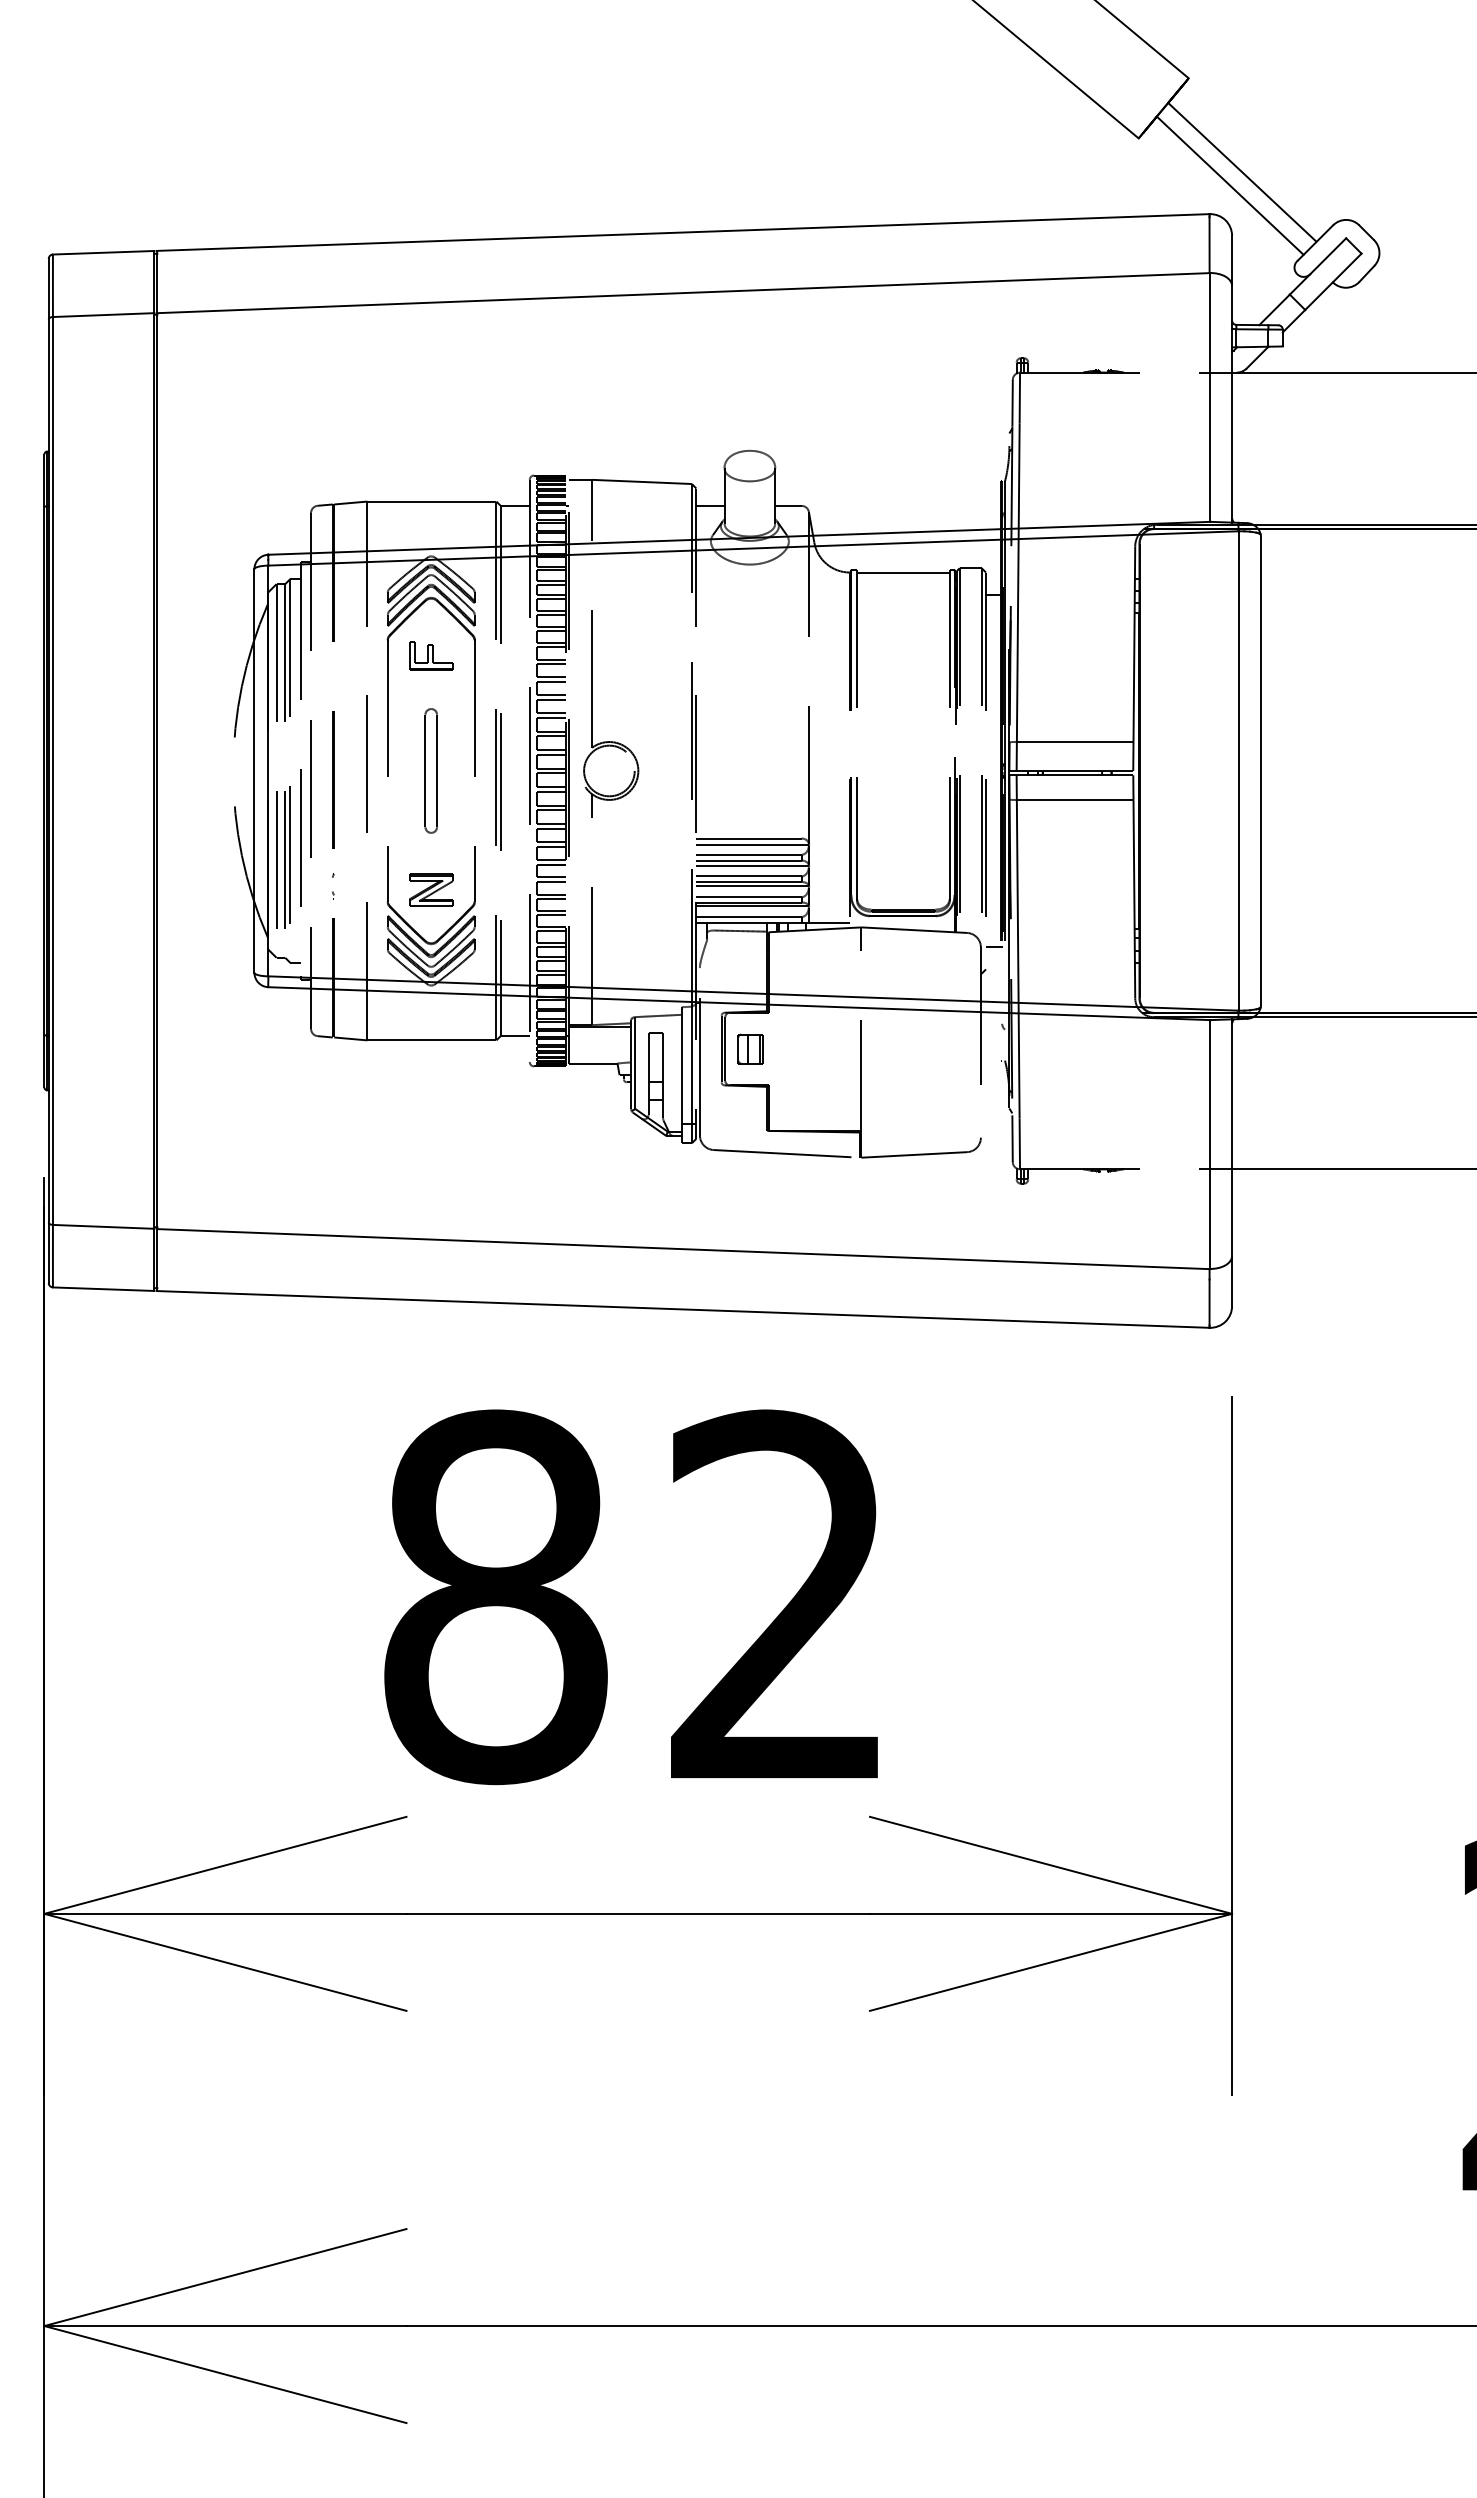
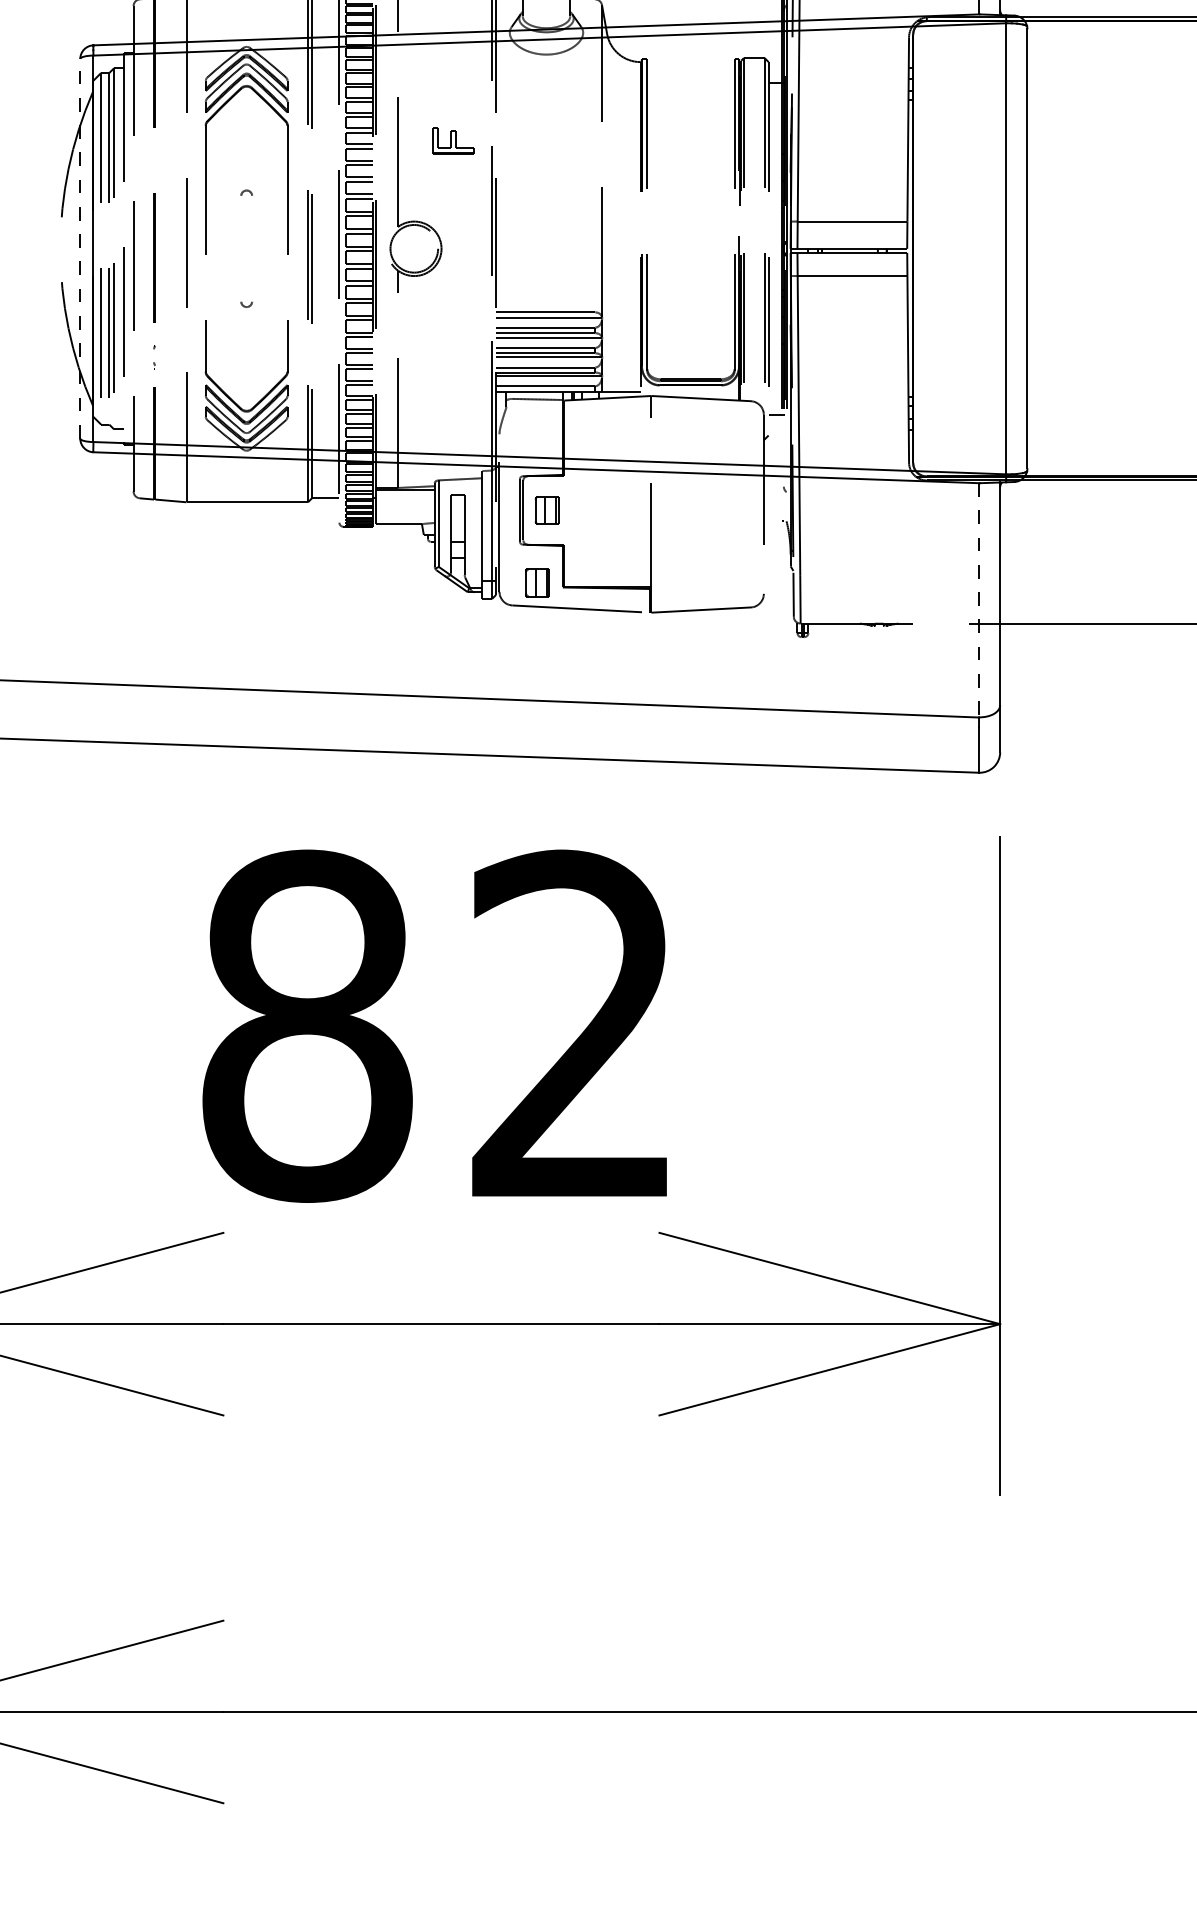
line: (903, 572) -> (691, 62), removed
part: (431, 655) -> (453, 140), moved
line: (254, 770) -> (80, 248), solid -> dashed
line: (425, 770) -> (241, 248), removed
line: (437, 770) -> (252, 248), removed
part: (431, 889) -> (246, 360), removed
part: (740, 1125) -> (537, 582), added
line: (1209, 1145) -> (978, 601), solid -> dashed

